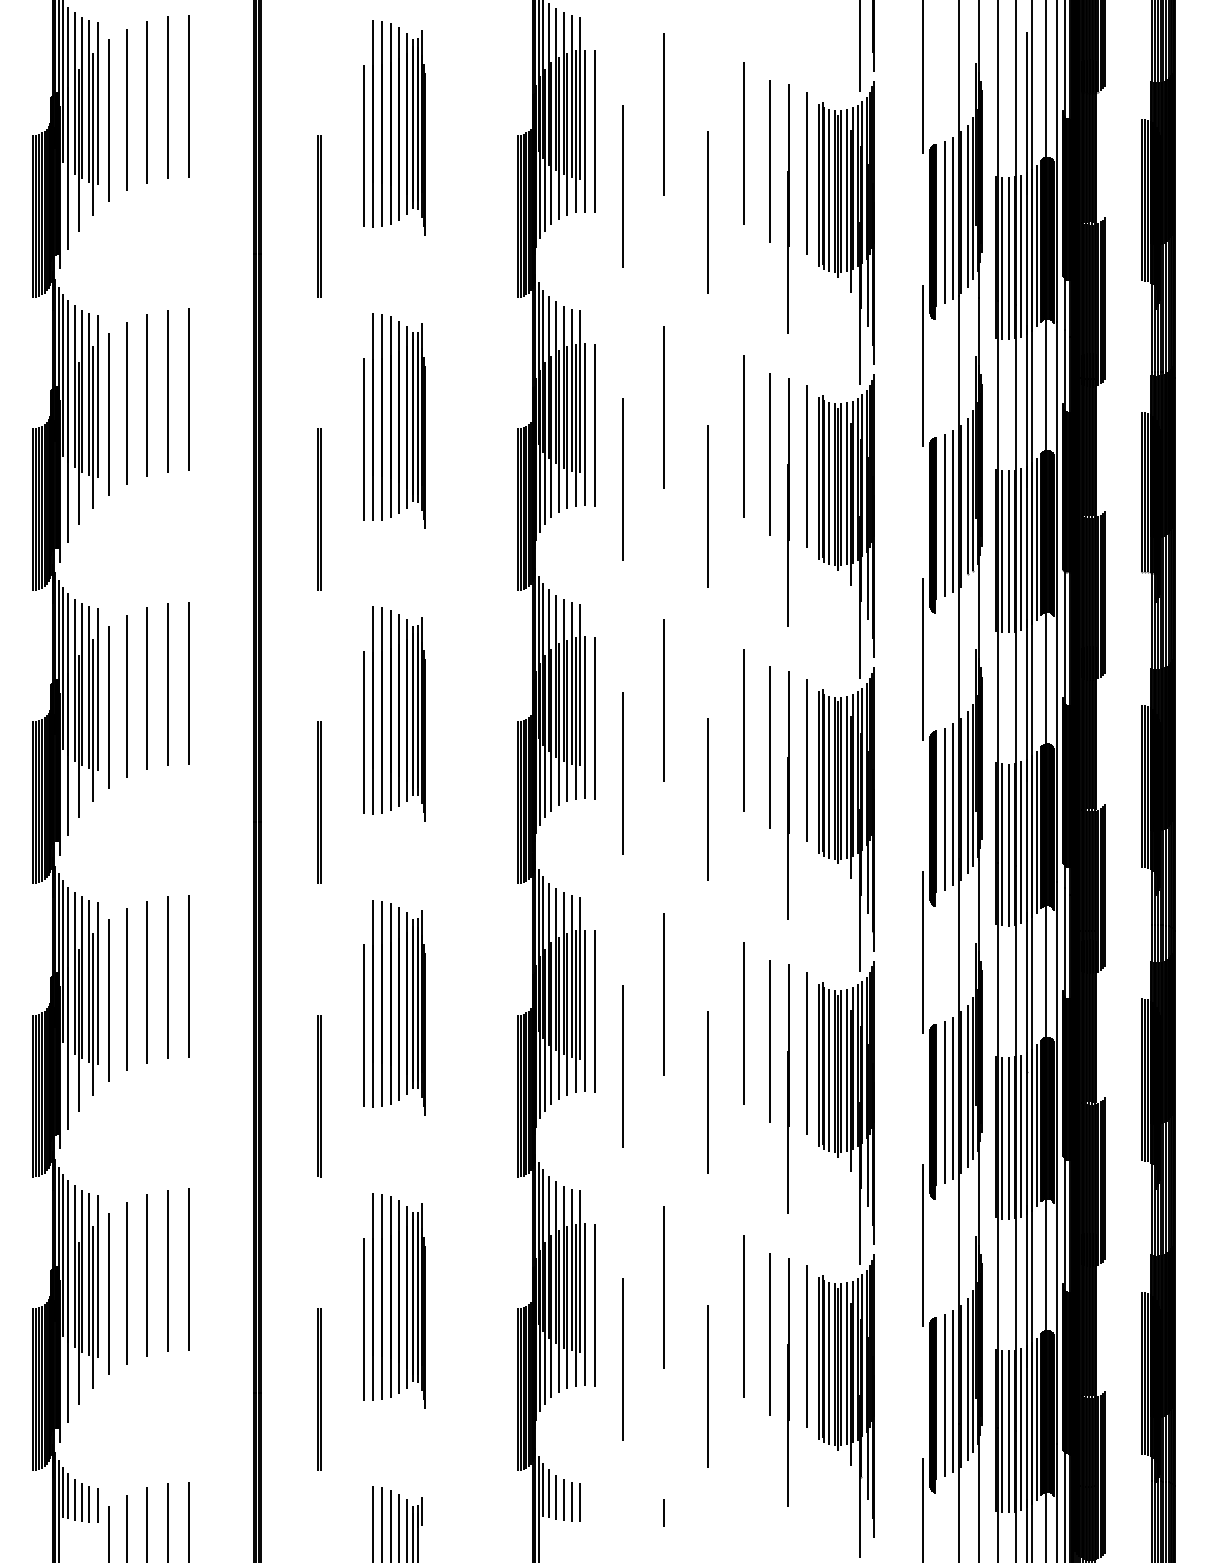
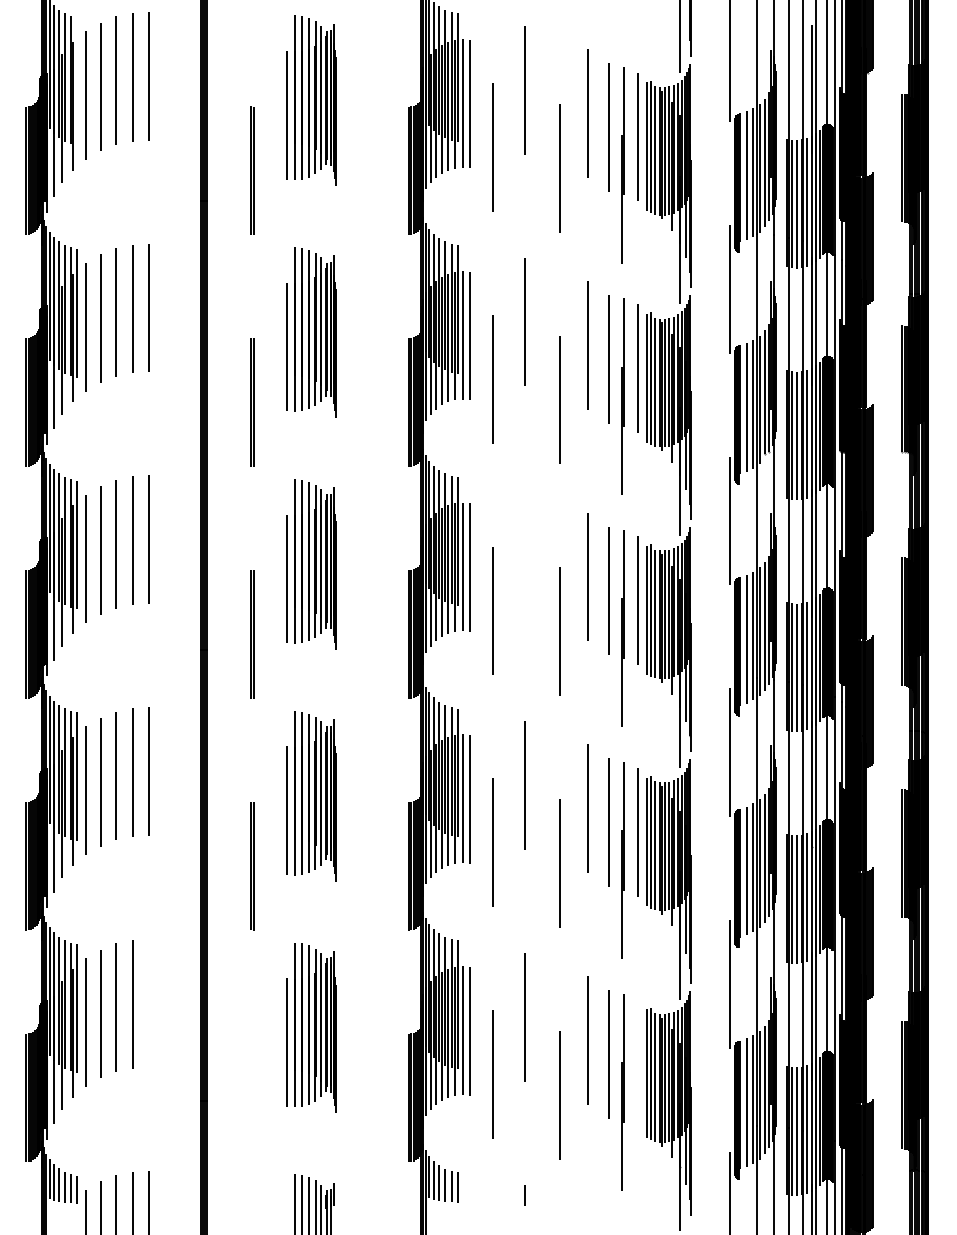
line: (98, 103) -> (77, 81), removed
line: (663, 700) -> (524, 553), removed
line: (189, 1268) -> (149, 1002), removed
line: (806, 1345) -> (637, 1063), removed
line: (318, 1388) -> (251, 1097), removed

